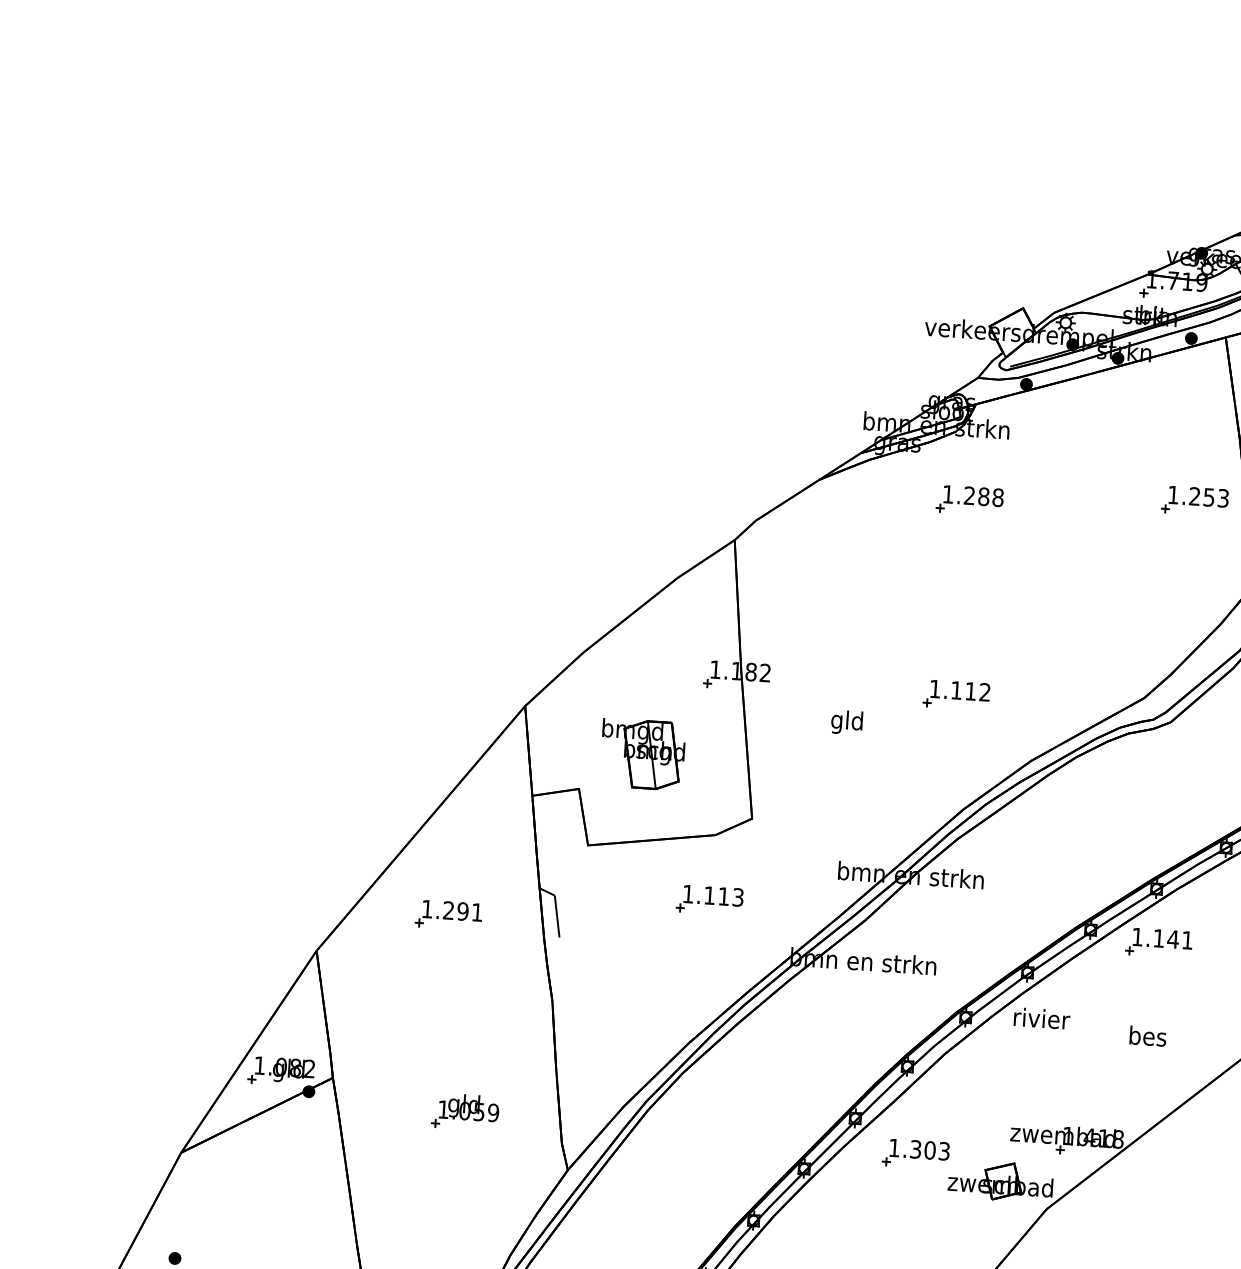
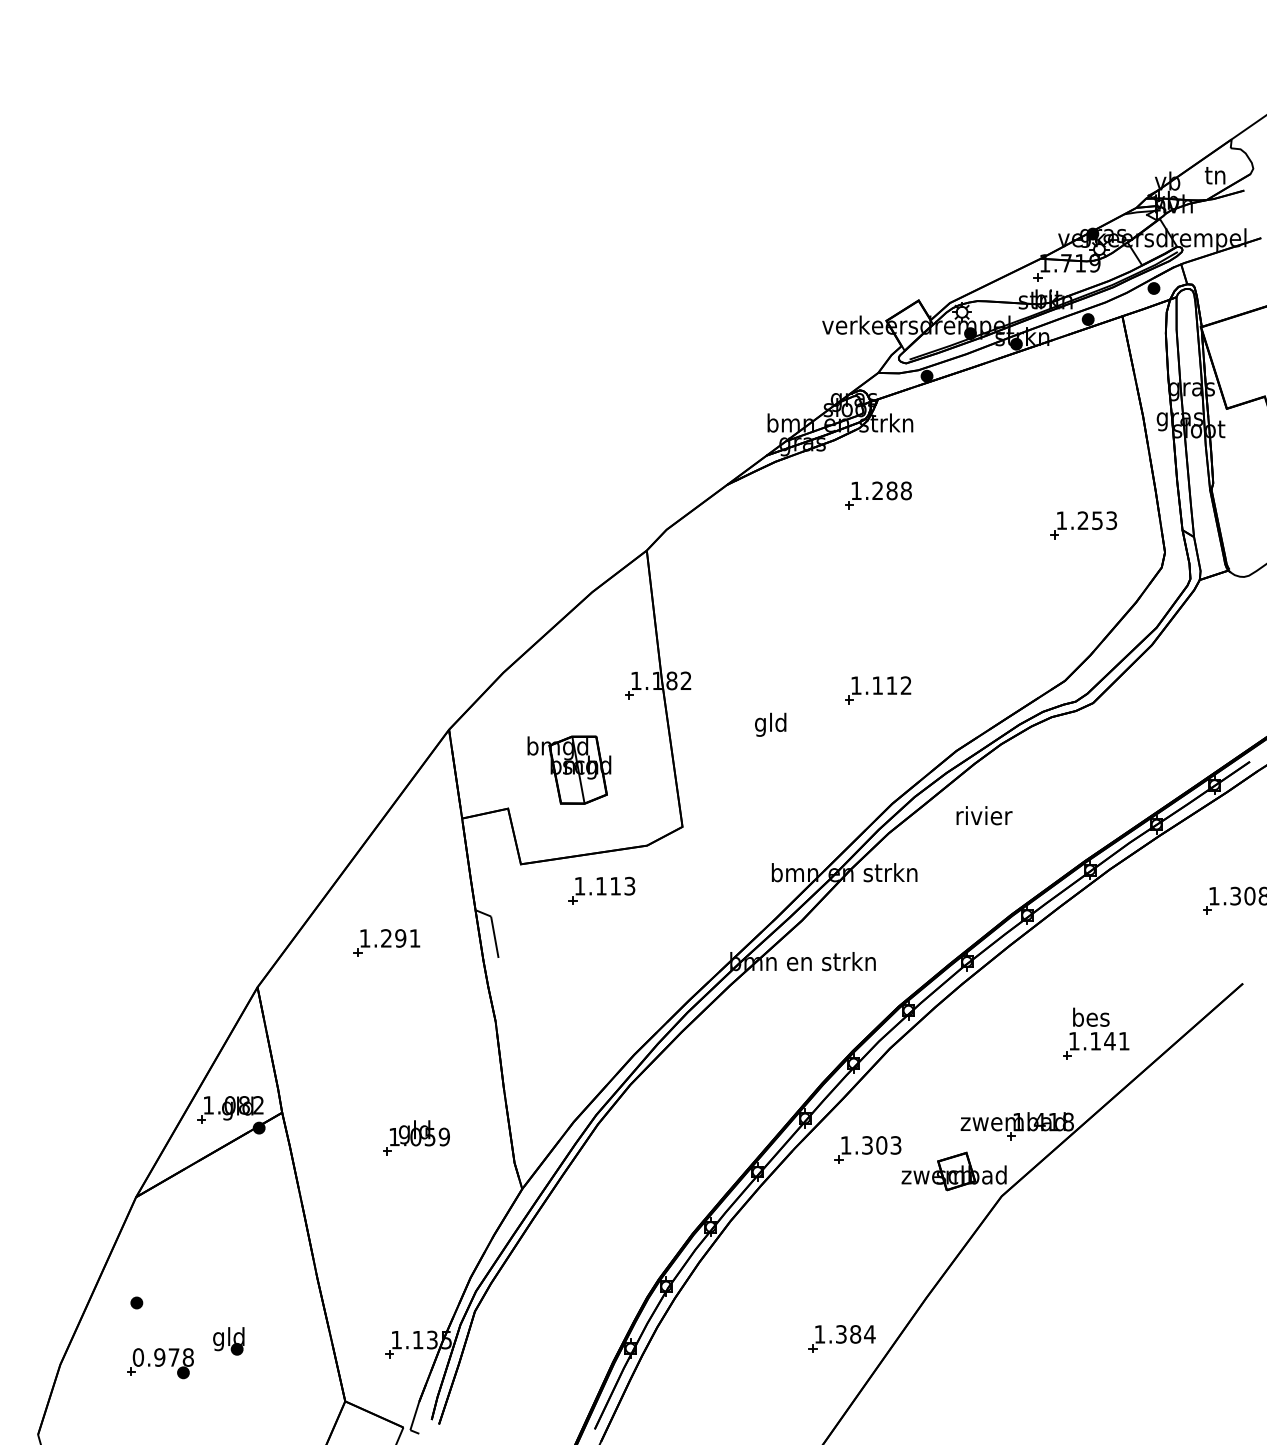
part: (1194, 501) -> (1083, 525), moved
part: (709, 899) -> (601, 890), moved
part: (1159, 942) -> (1096, 1045), moved
text: (1042, 1018) -> (984, 815), moved

